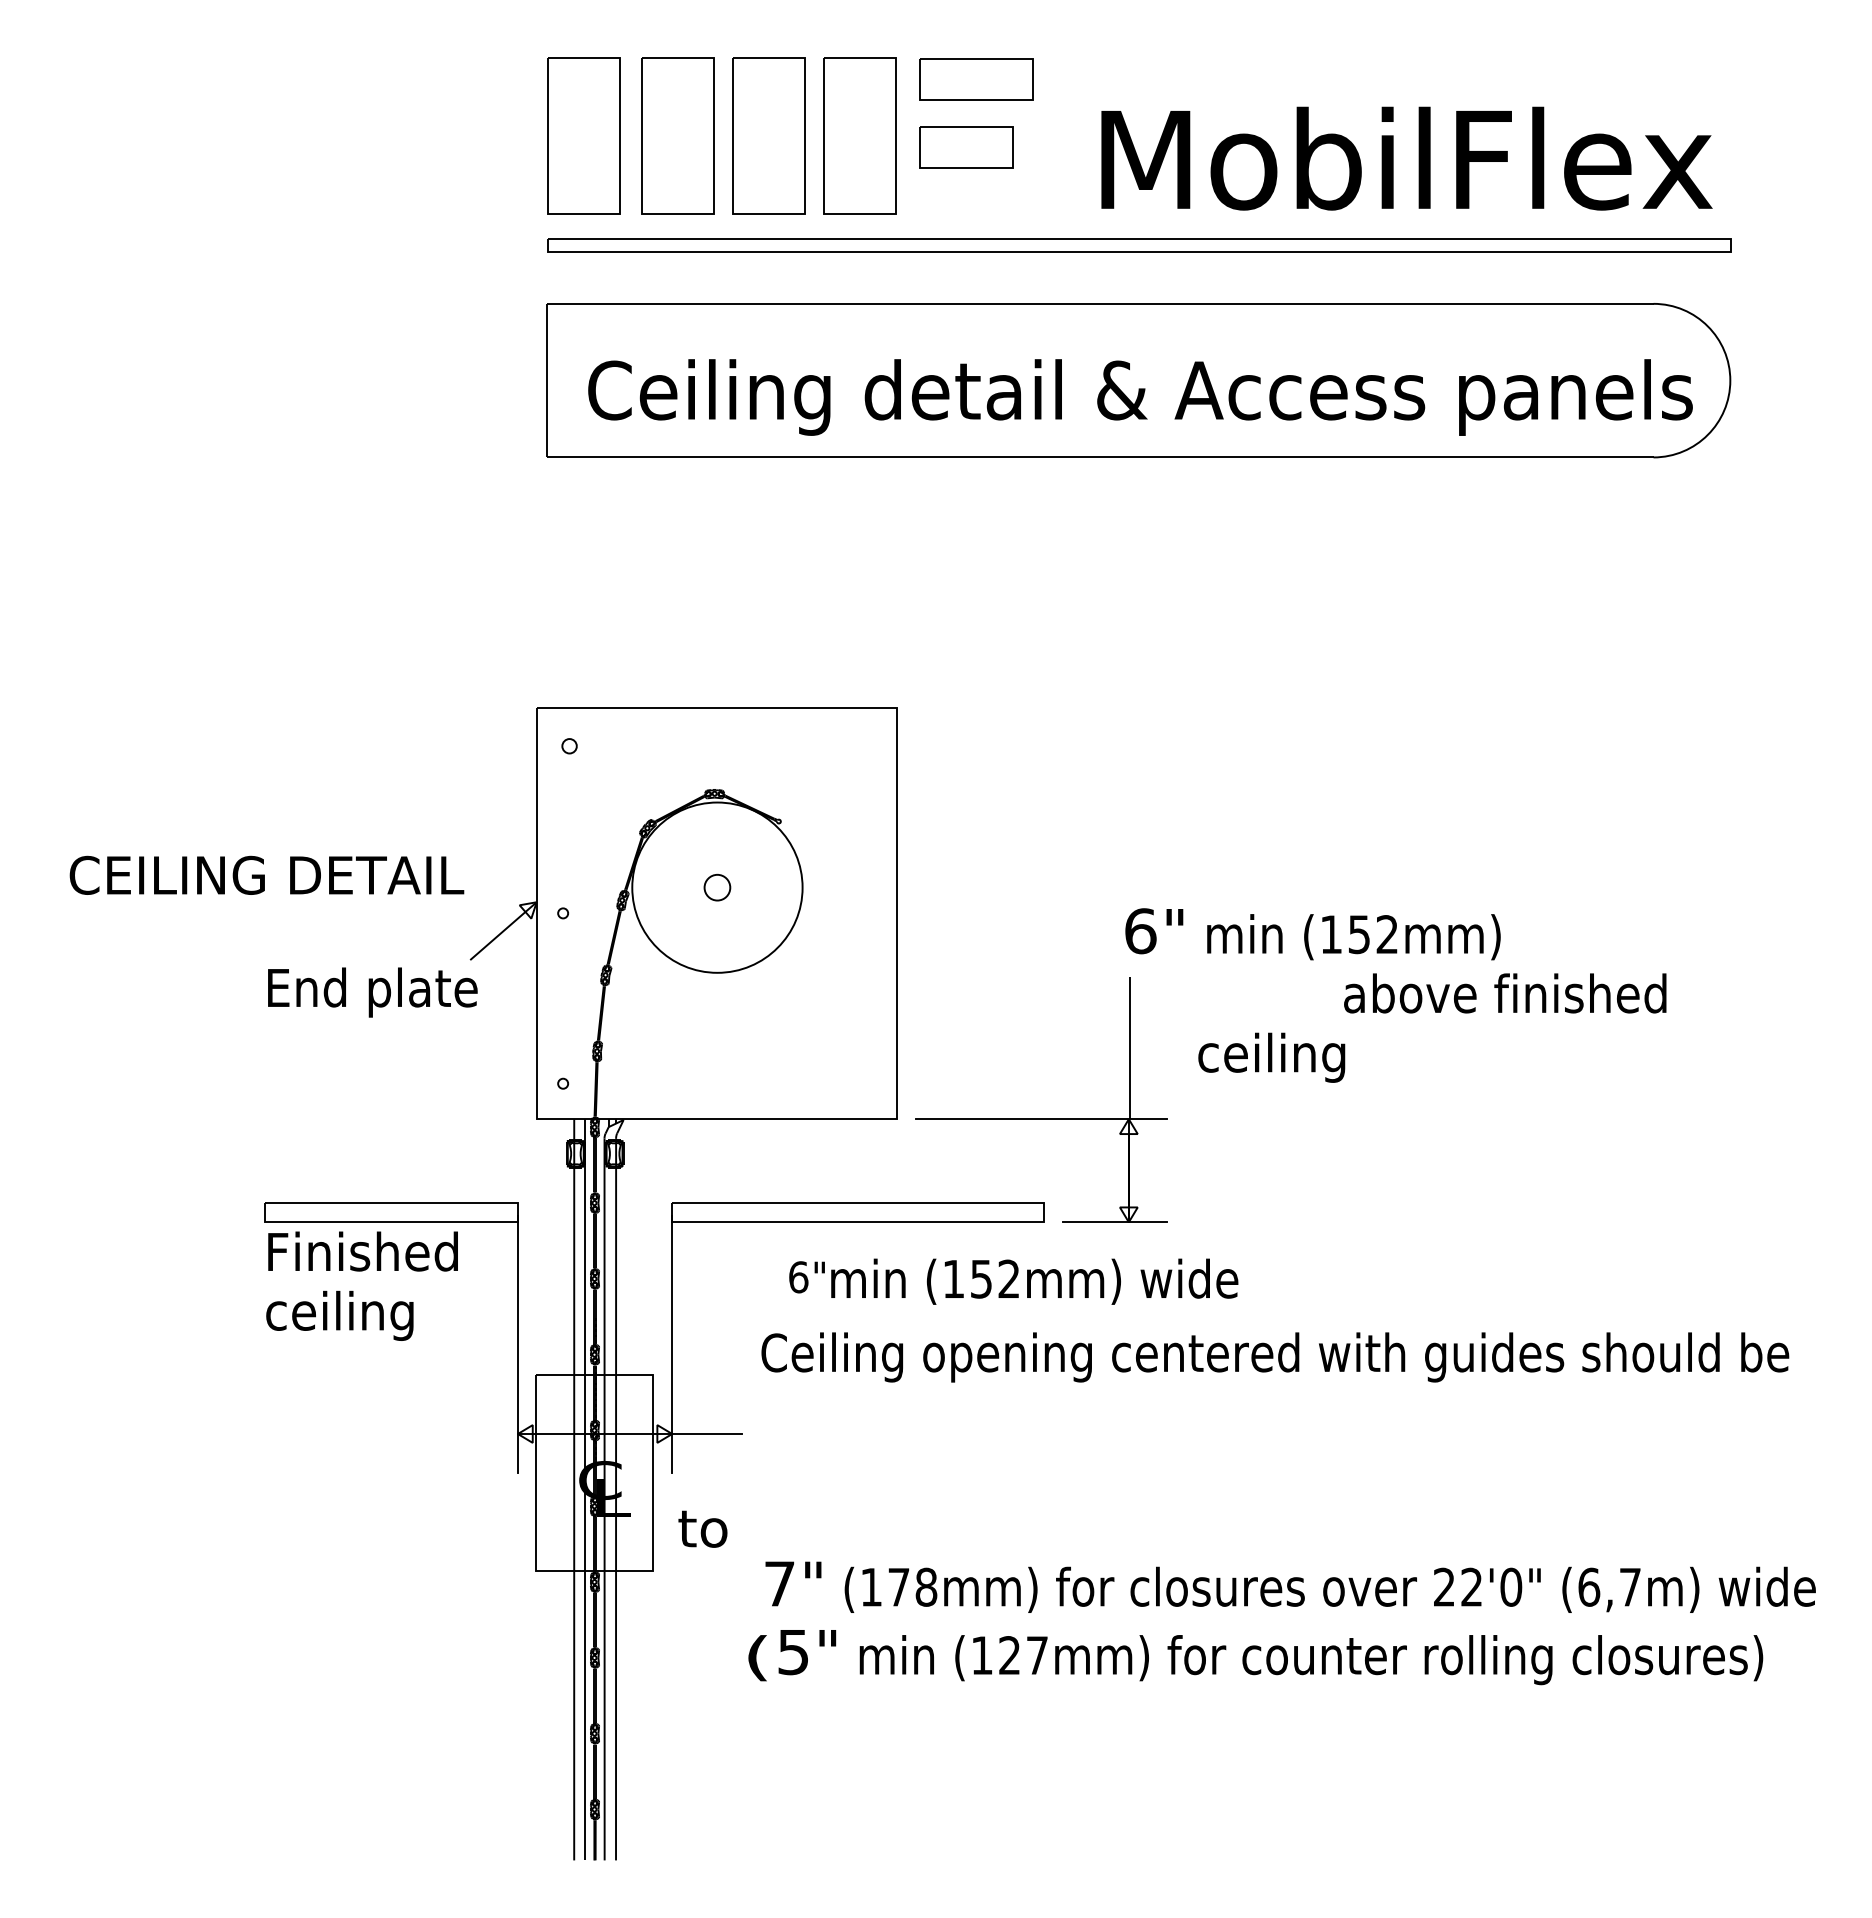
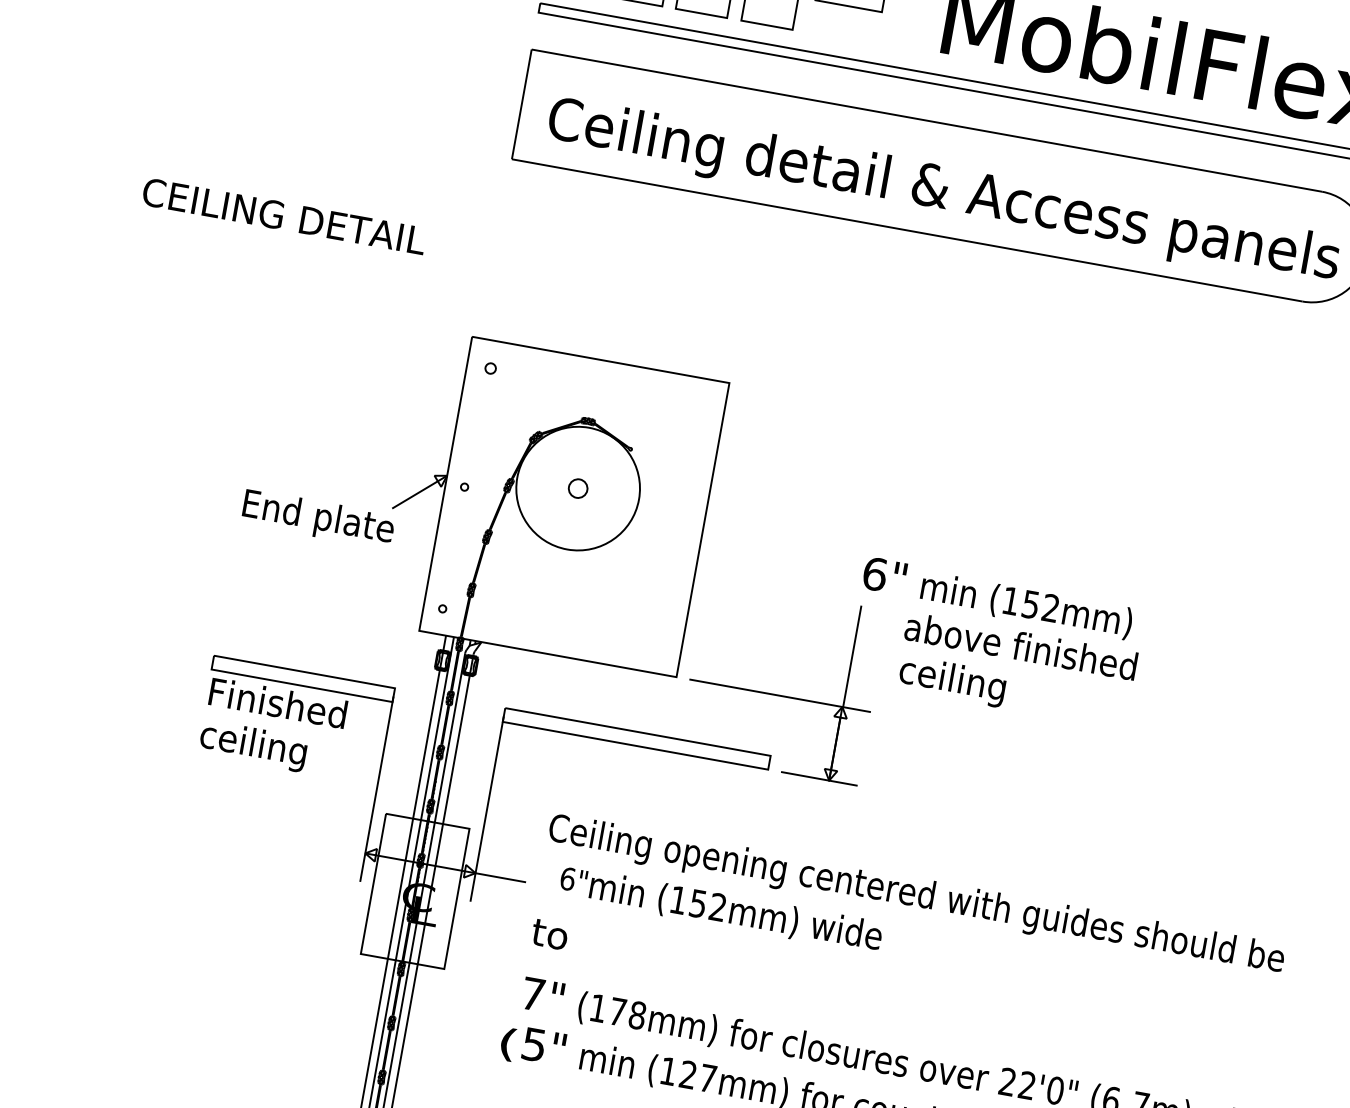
text: (266, 874) -> (284, 215), moved
text: (1505, 993) -> (1021, 646), moved
text: (1013, 1281) -> (720, 909), moved
text: (702, 1528) -> (549, 934), moved

